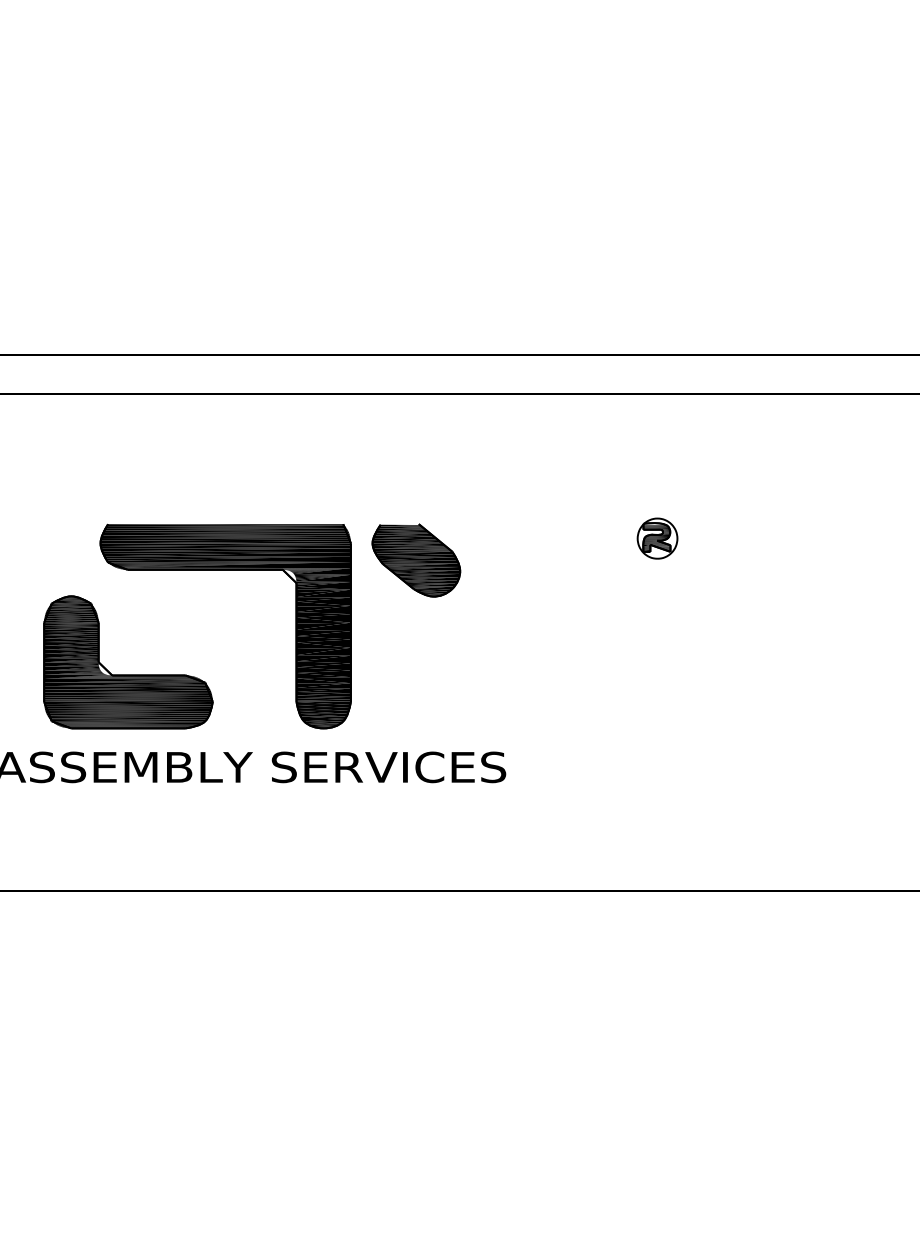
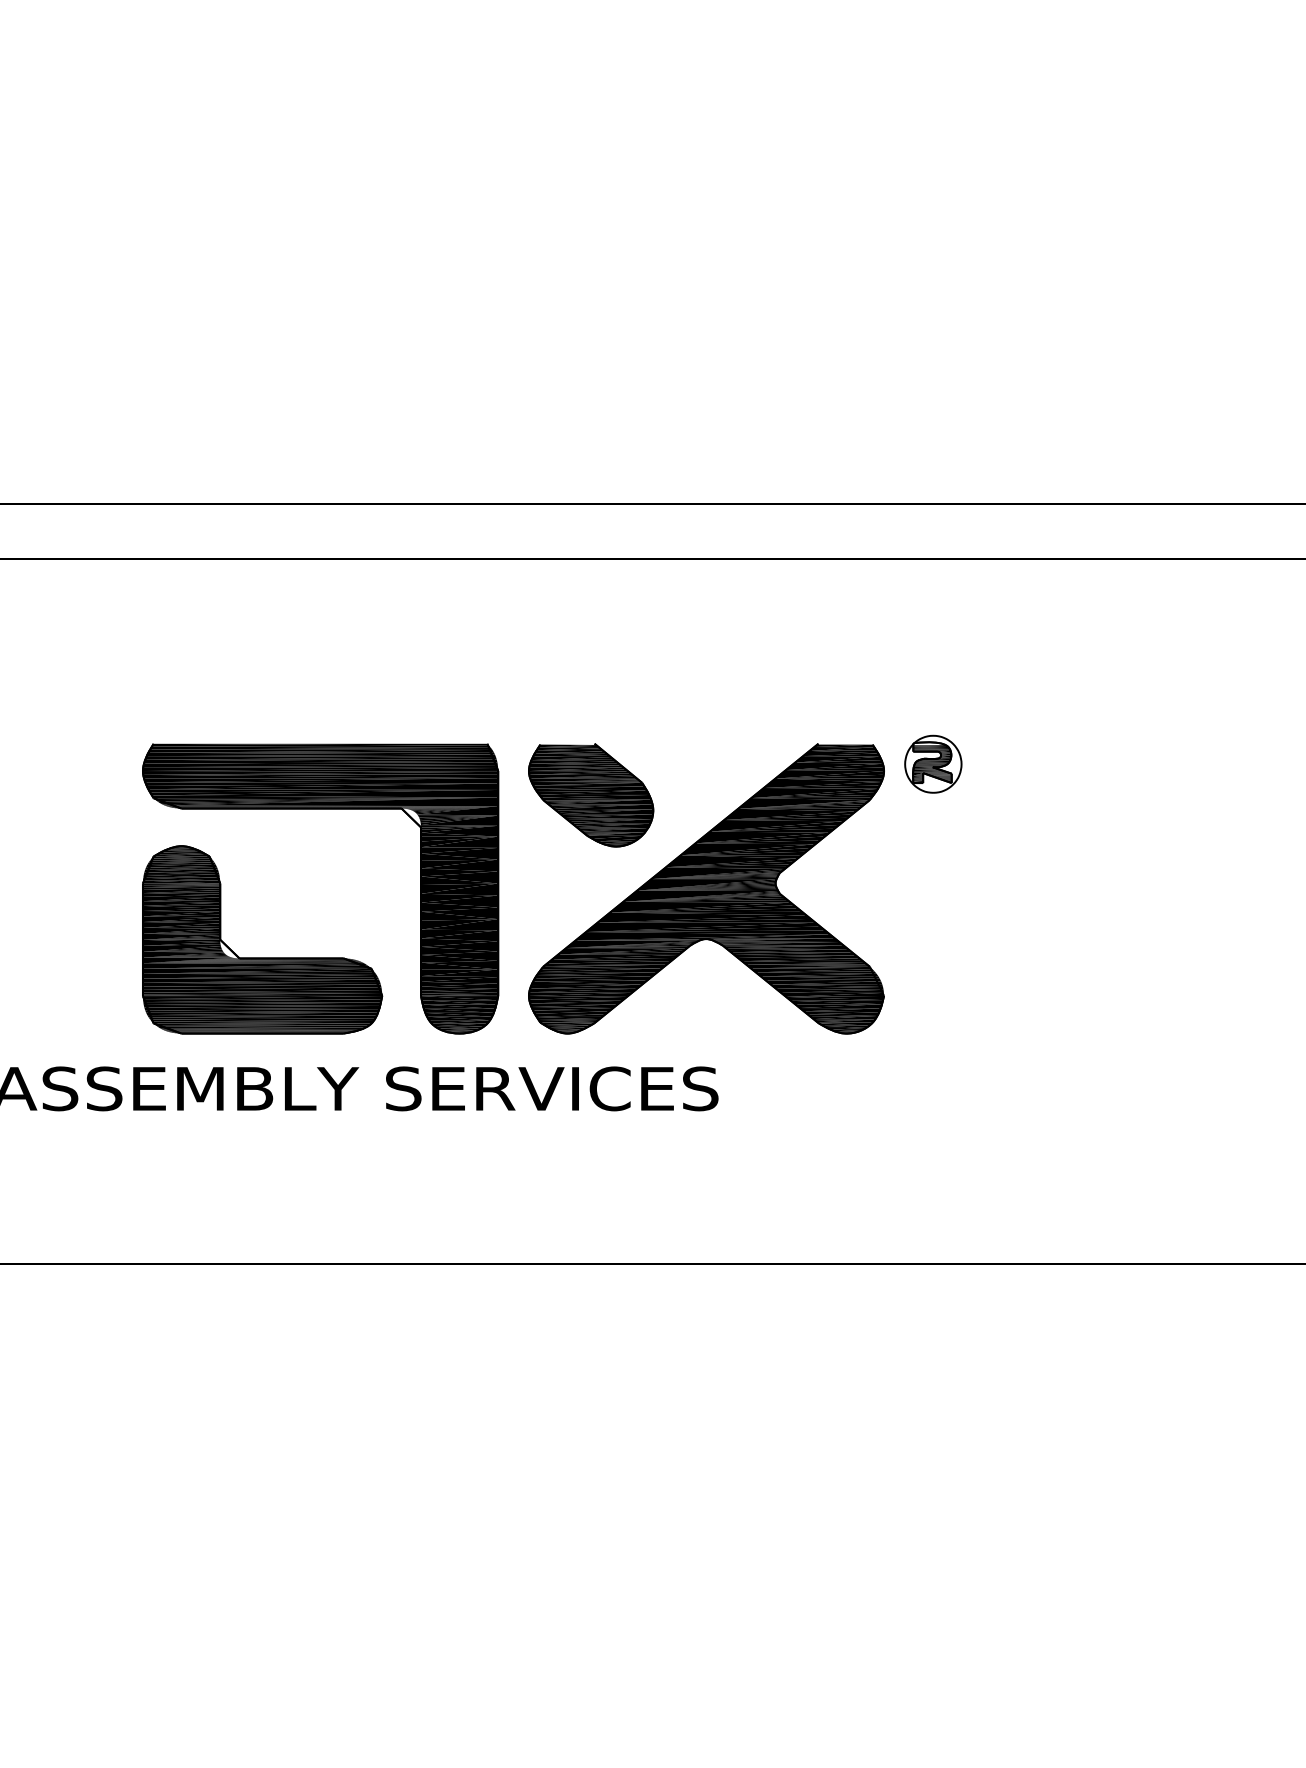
part: (497, 626) -> (706, 888), added
part: (128, 674) -> (262, 957), moved

